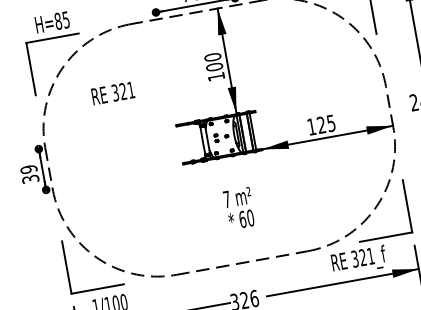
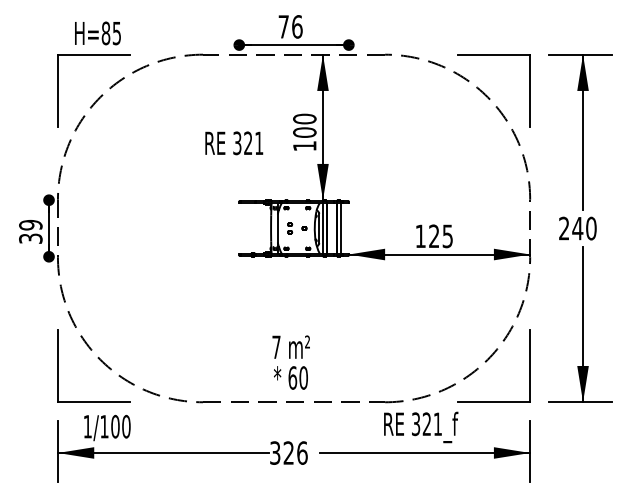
text: (113, 93) -> (234, 143), moved
text: (239, 208) -> (290, 362), moved
text: (359, 260) -> (421, 427), moved

